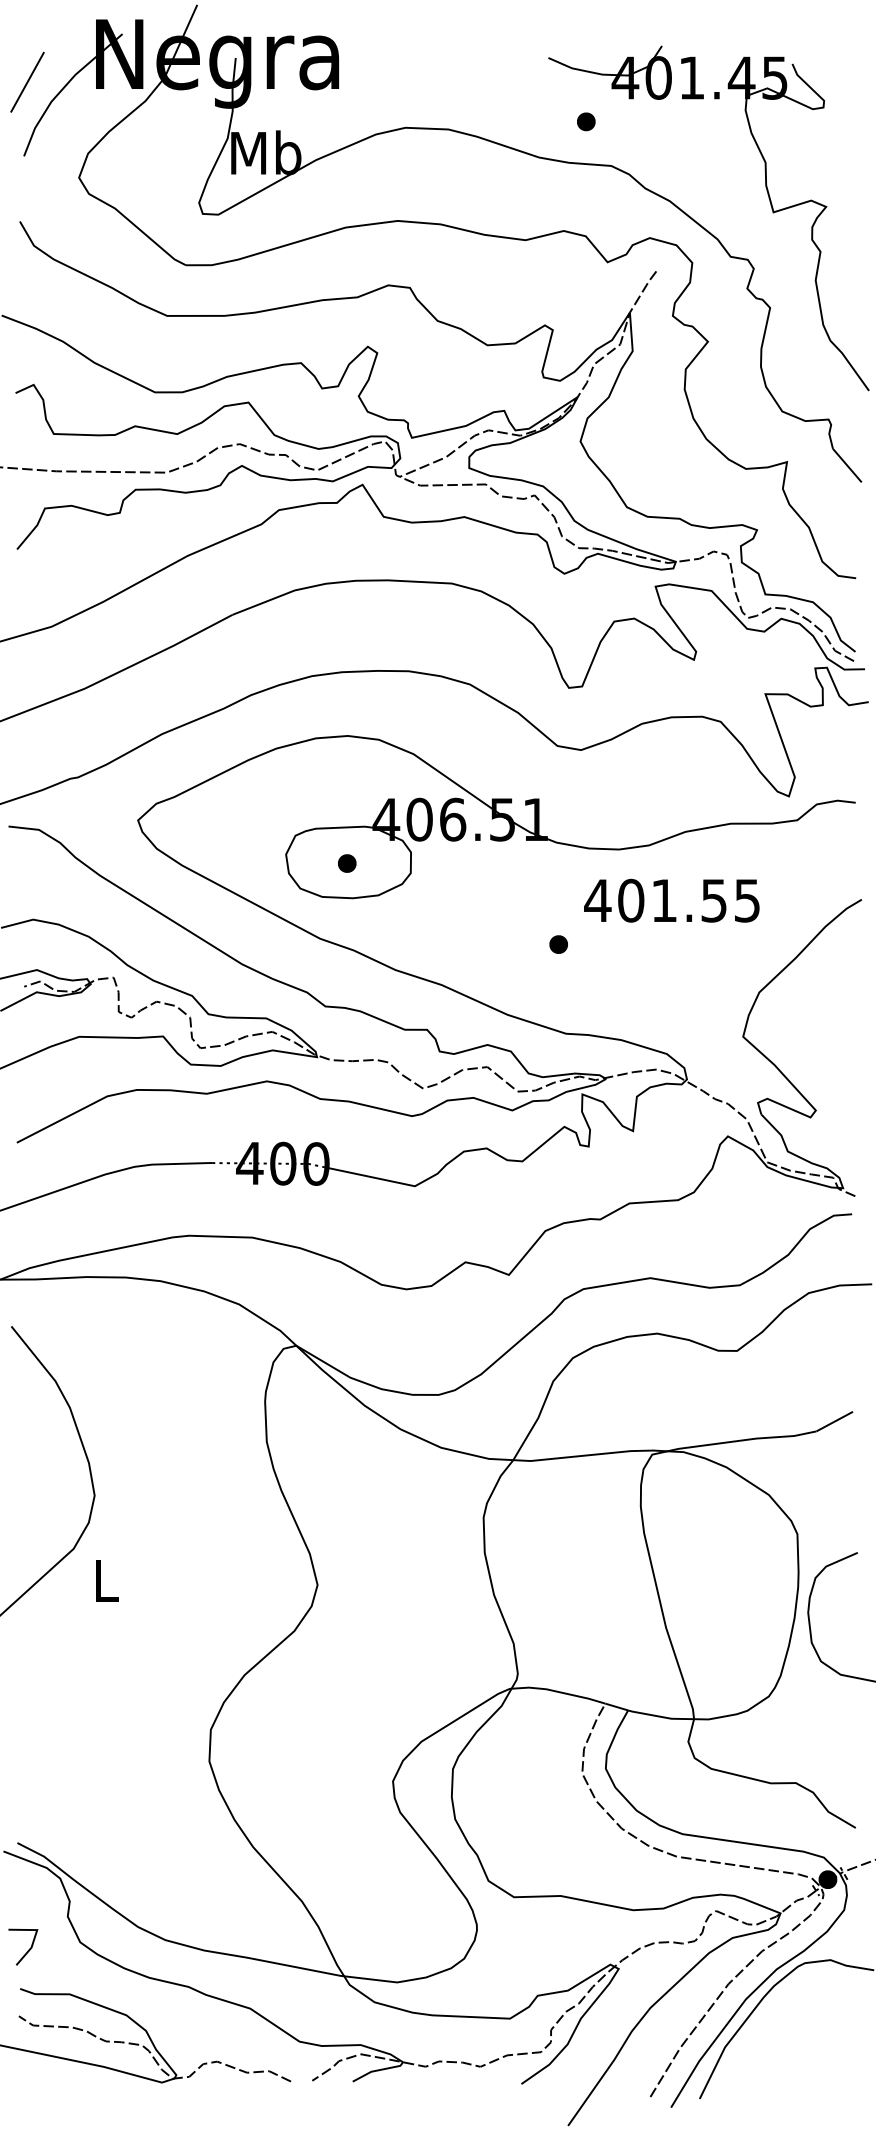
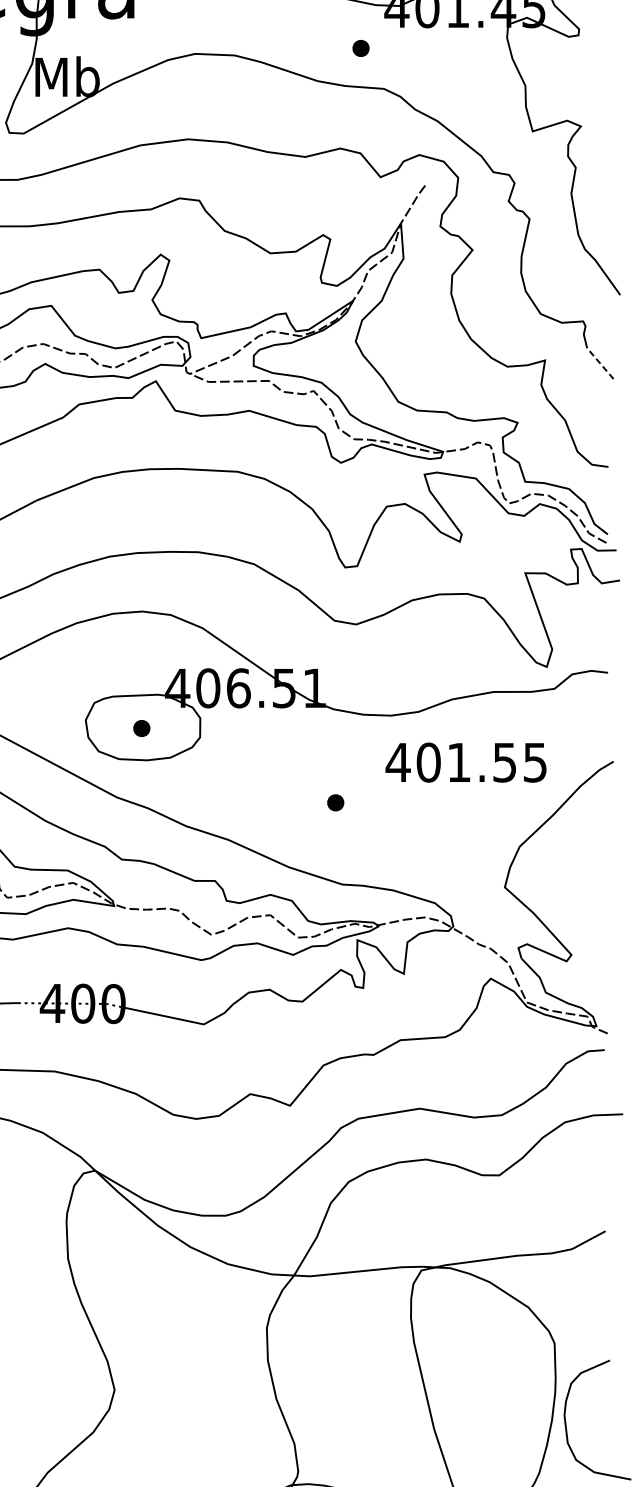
line: (847, 465) -> (600, 363), solid -> dashed
text: (671, 900) -> (465, 762), moved

